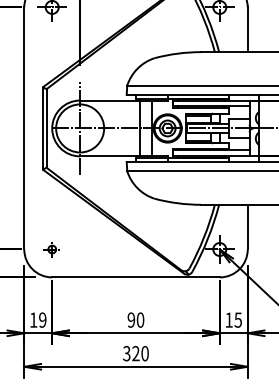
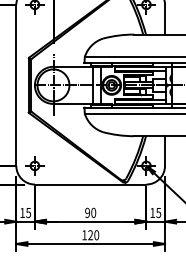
part: (51, 248) -> (34, 165), size x1.67
text: (42, 319) -> (28, 212), 19 -> 15
text: (126, 354) -> (84, 235), 320 -> 120

